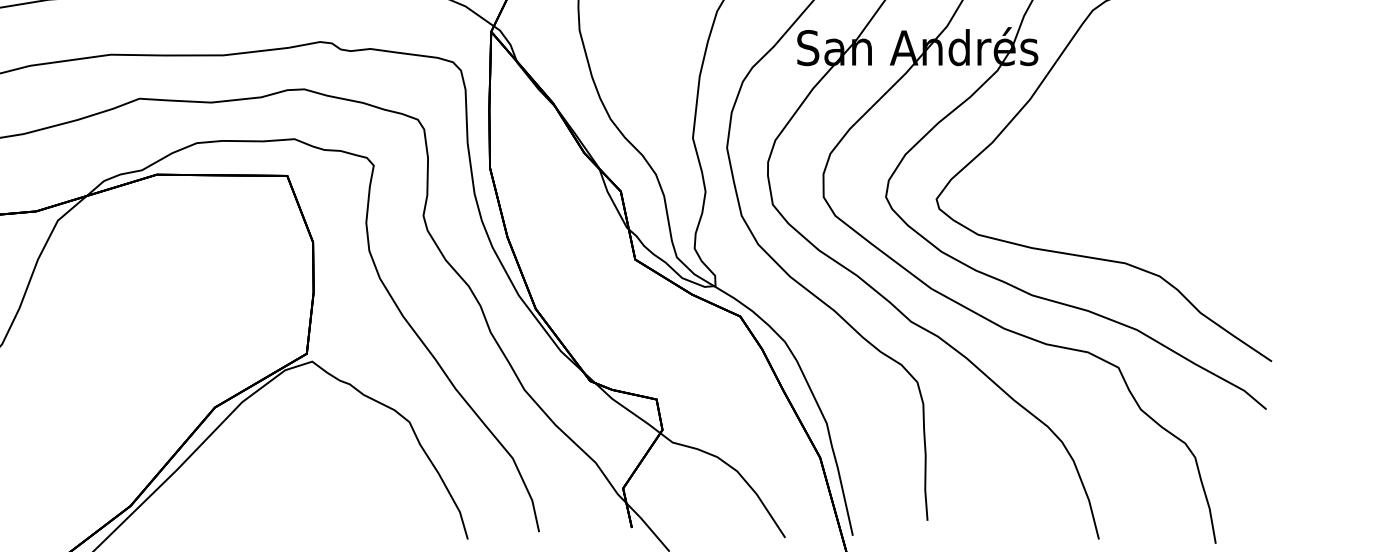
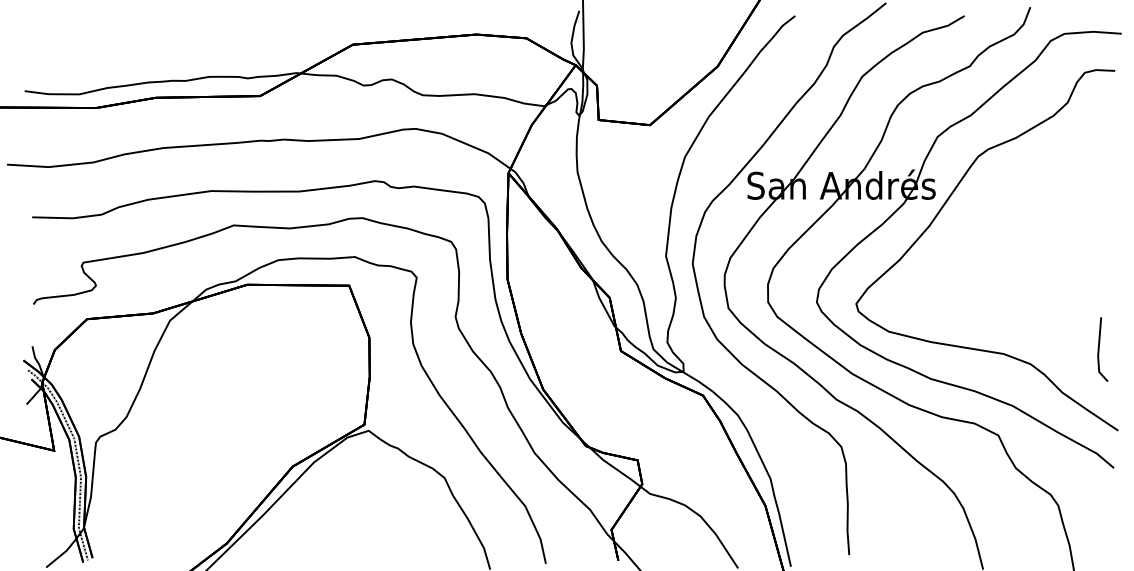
part: (1251, 257) -> (1102, 349), added

